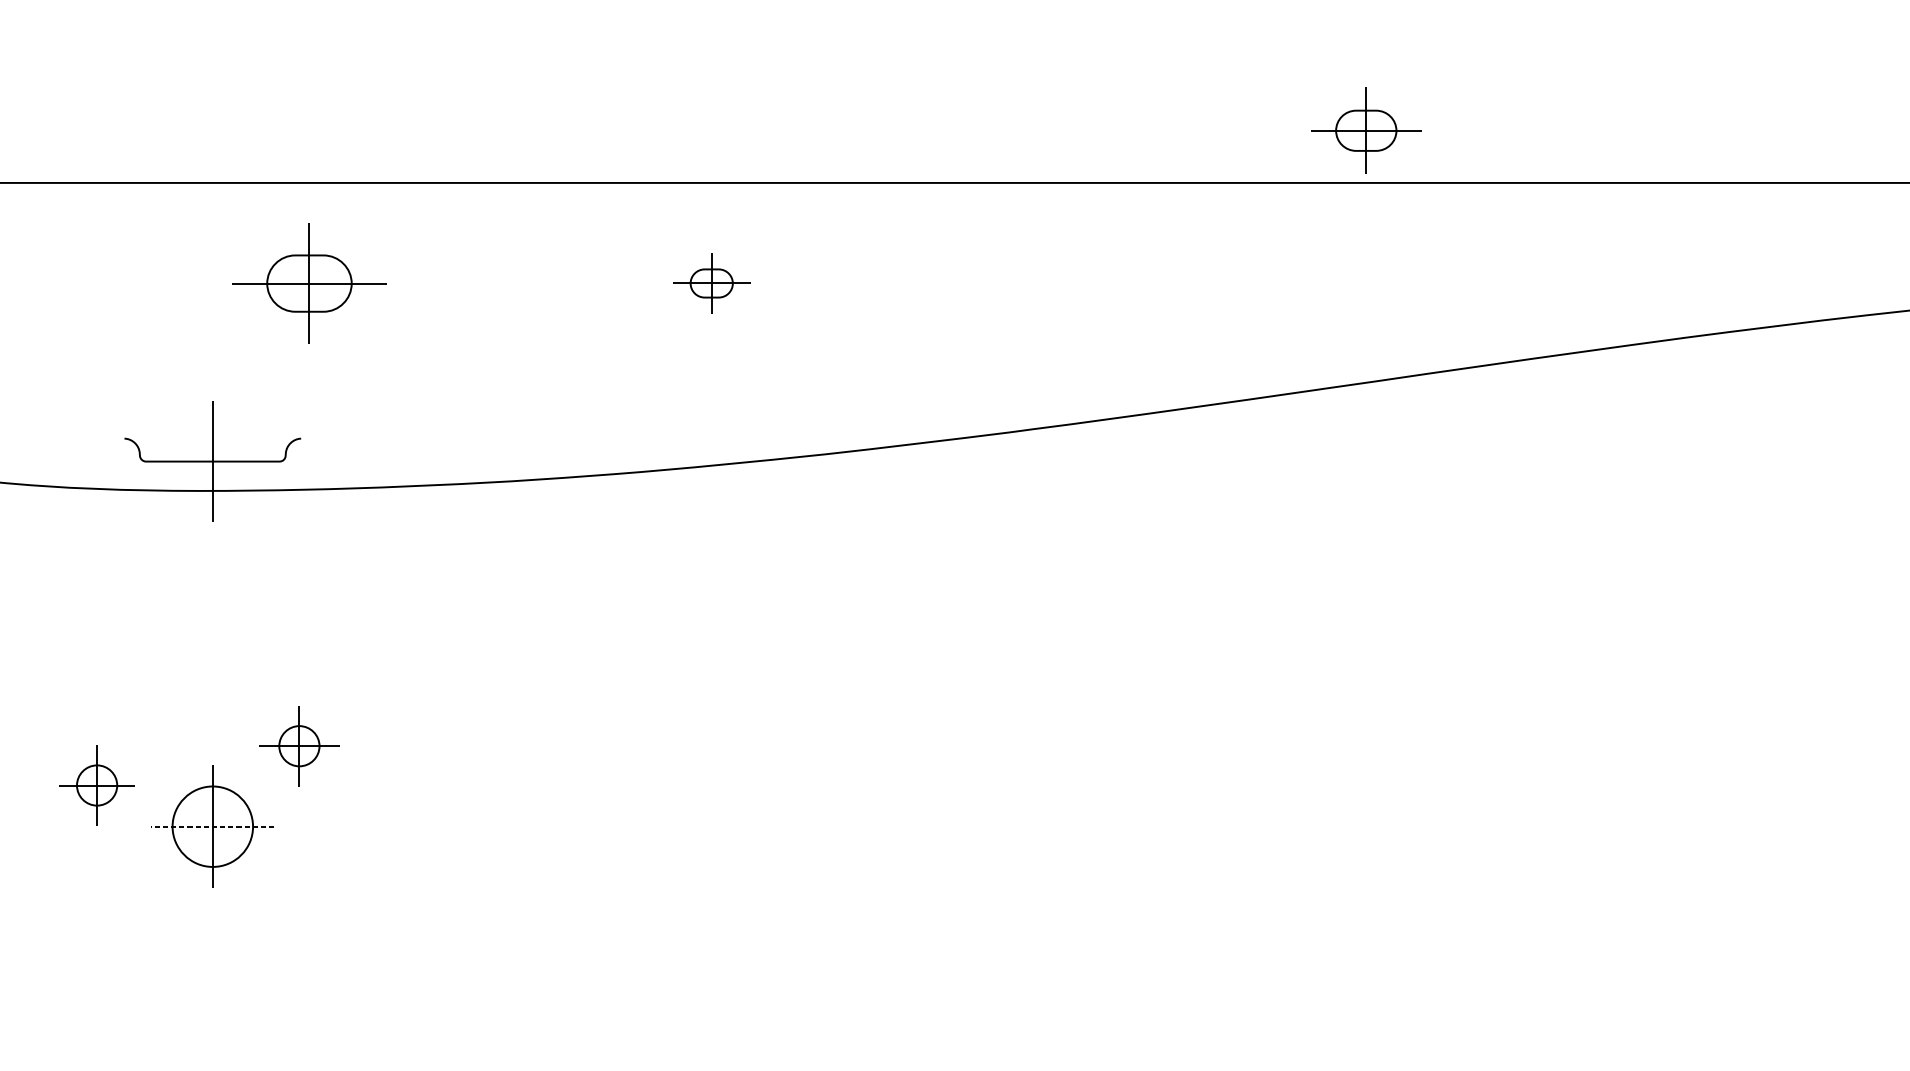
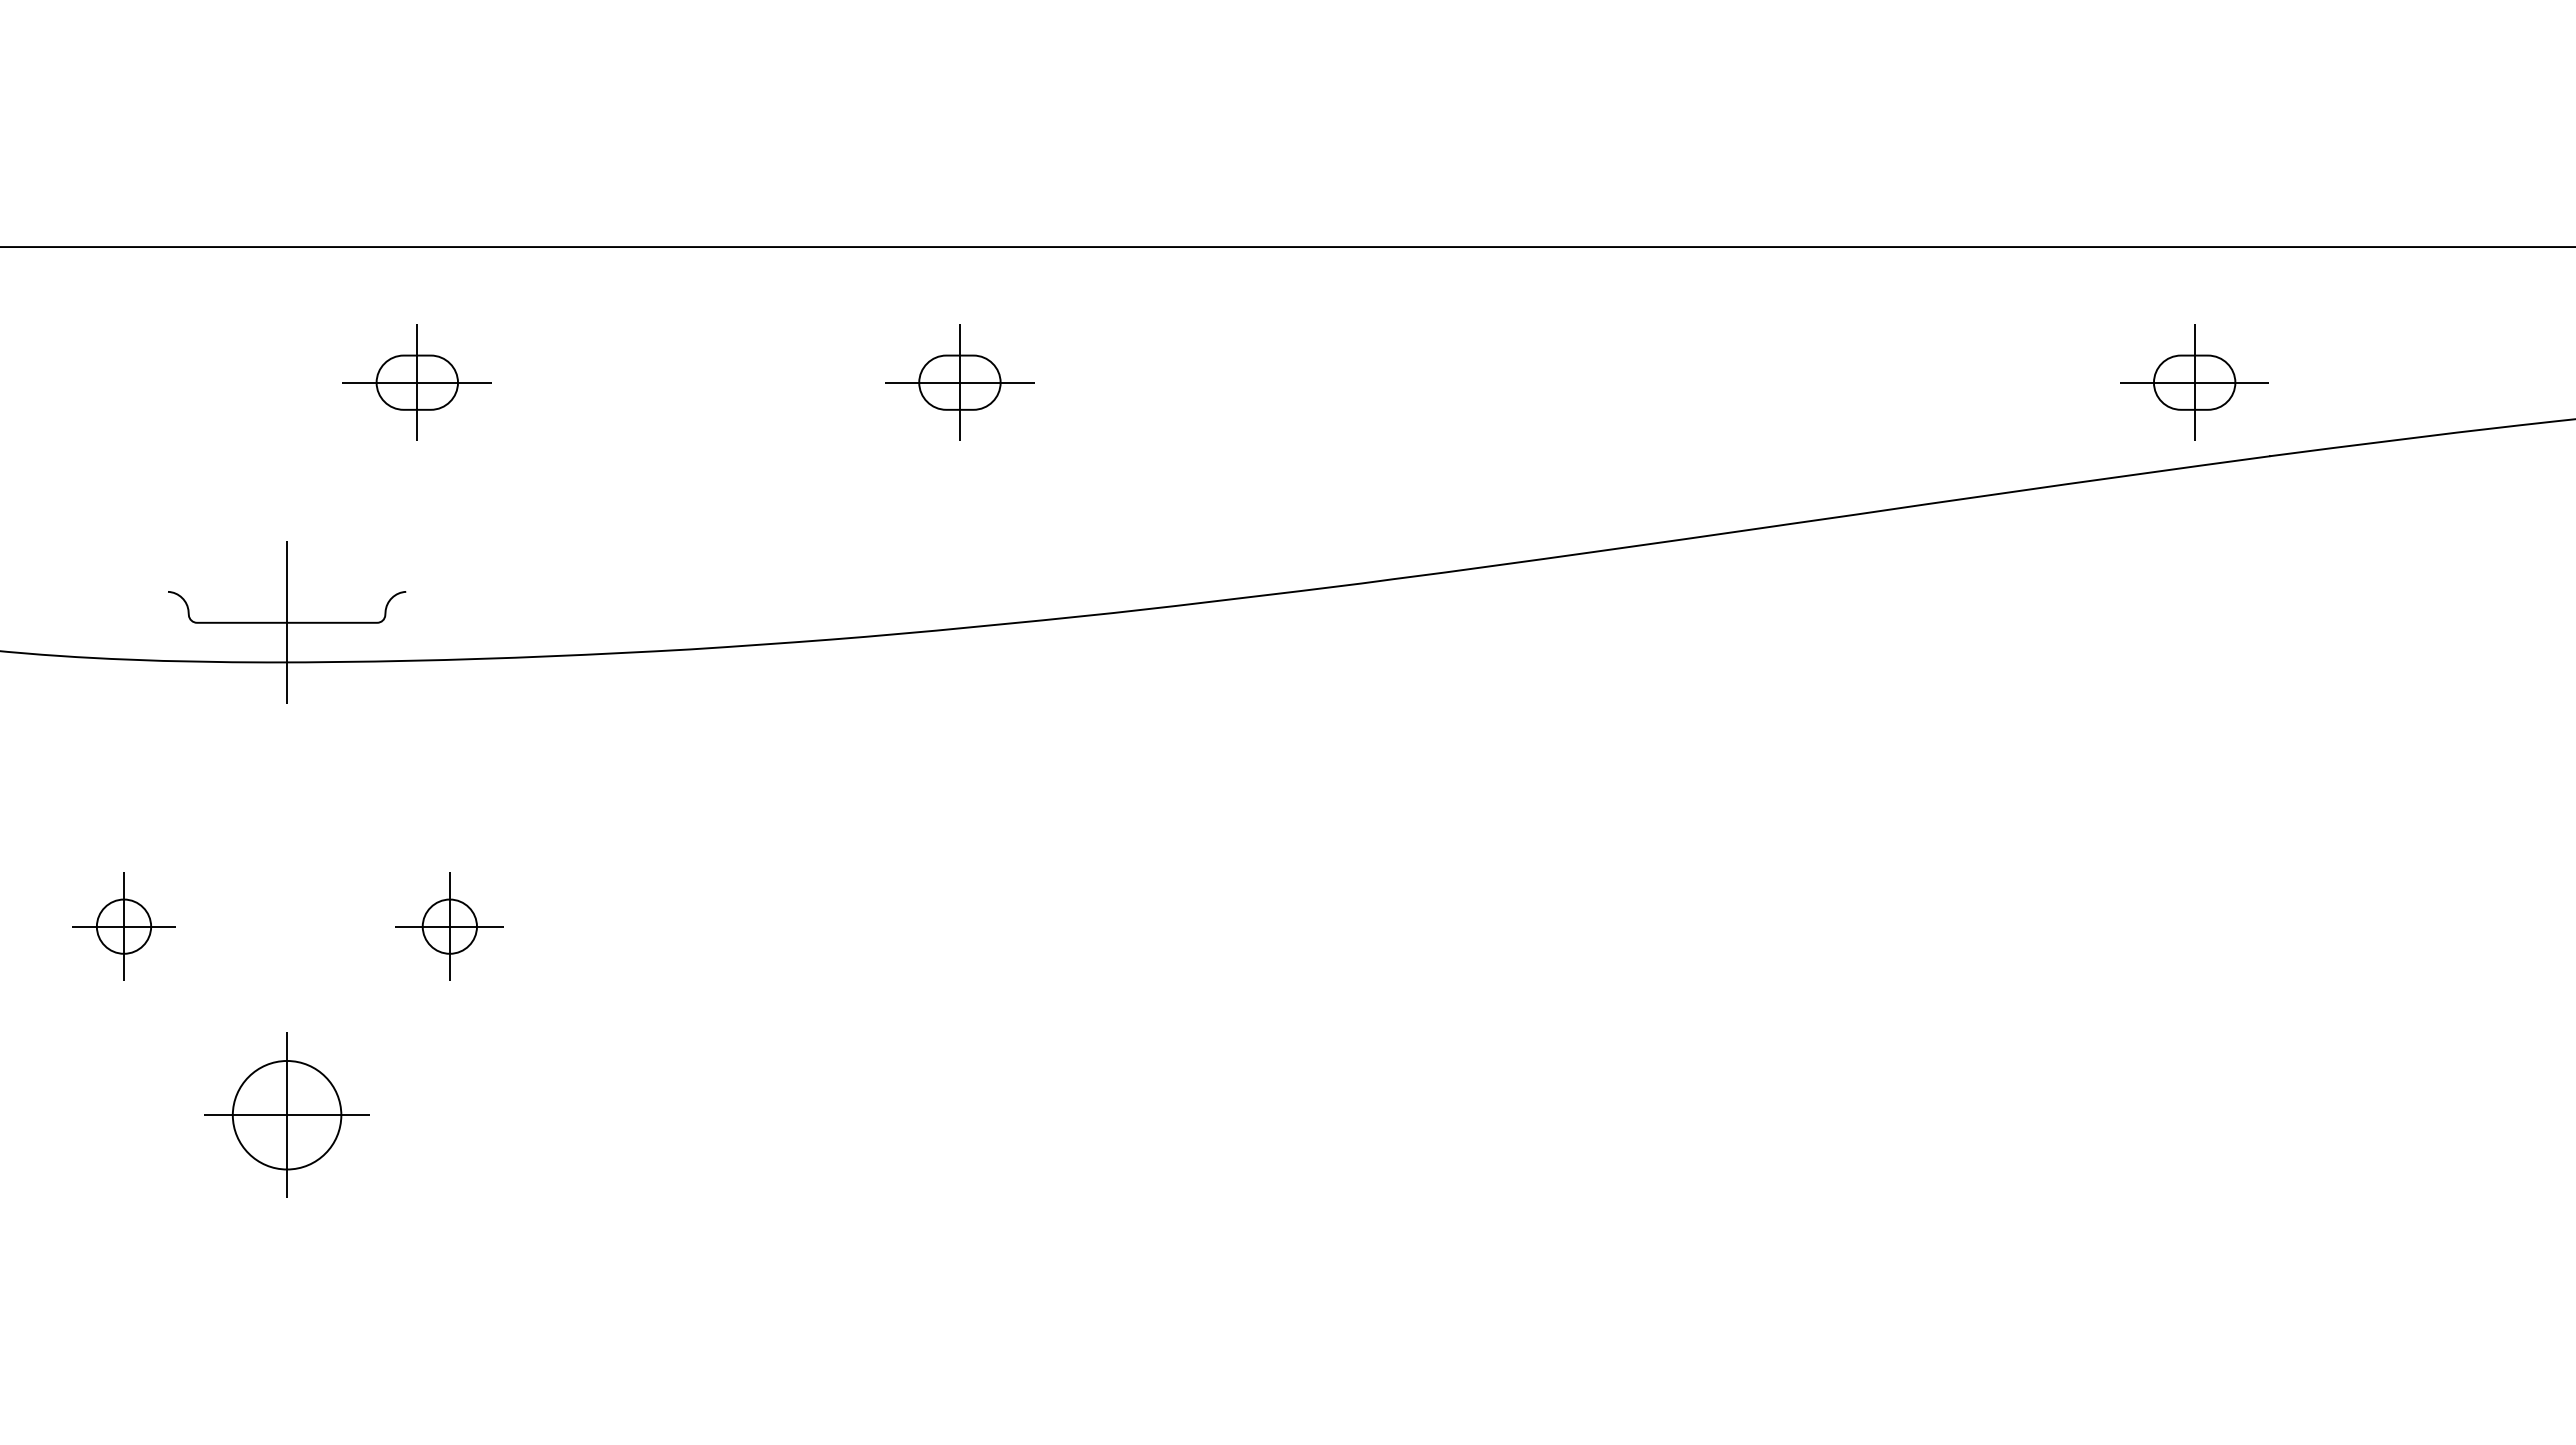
part: (1366, 130) -> (2194, 382), moved
part: (308, 283) -> (416, 382), size x0.71
part: (711, 283) -> (959, 382), size x1.43
part: (299, 746) -> (449, 926), moved
part: (96, 785) -> (123, 926), moved
line: (213, 826) -> (287, 1115), dashed -> solid

